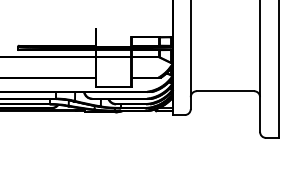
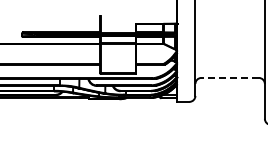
line: (225, 91) -> (230, 78), solid -> dashed

